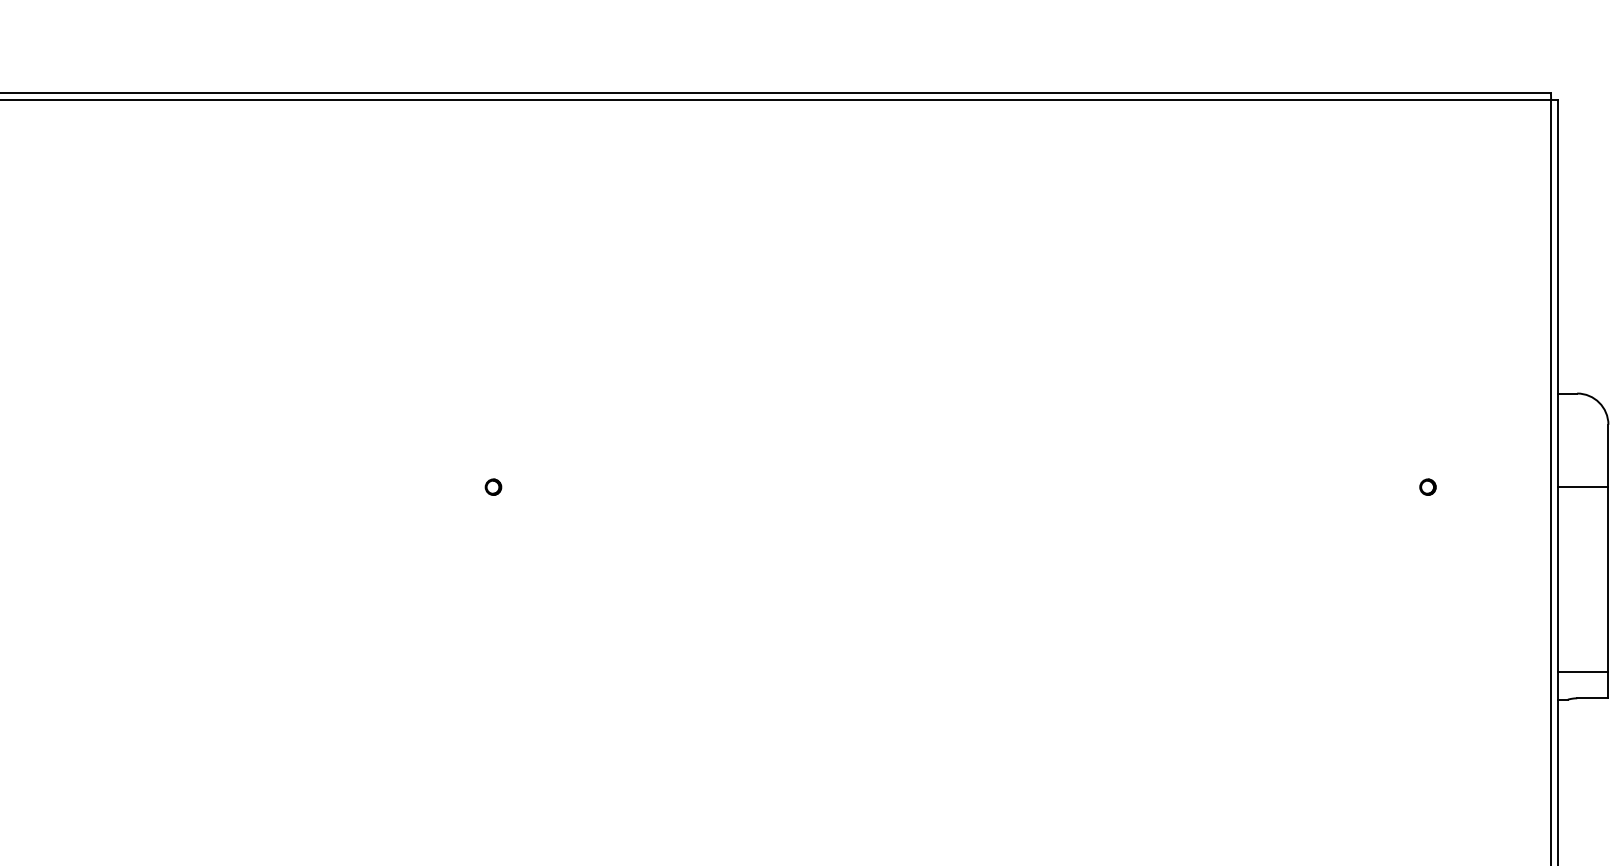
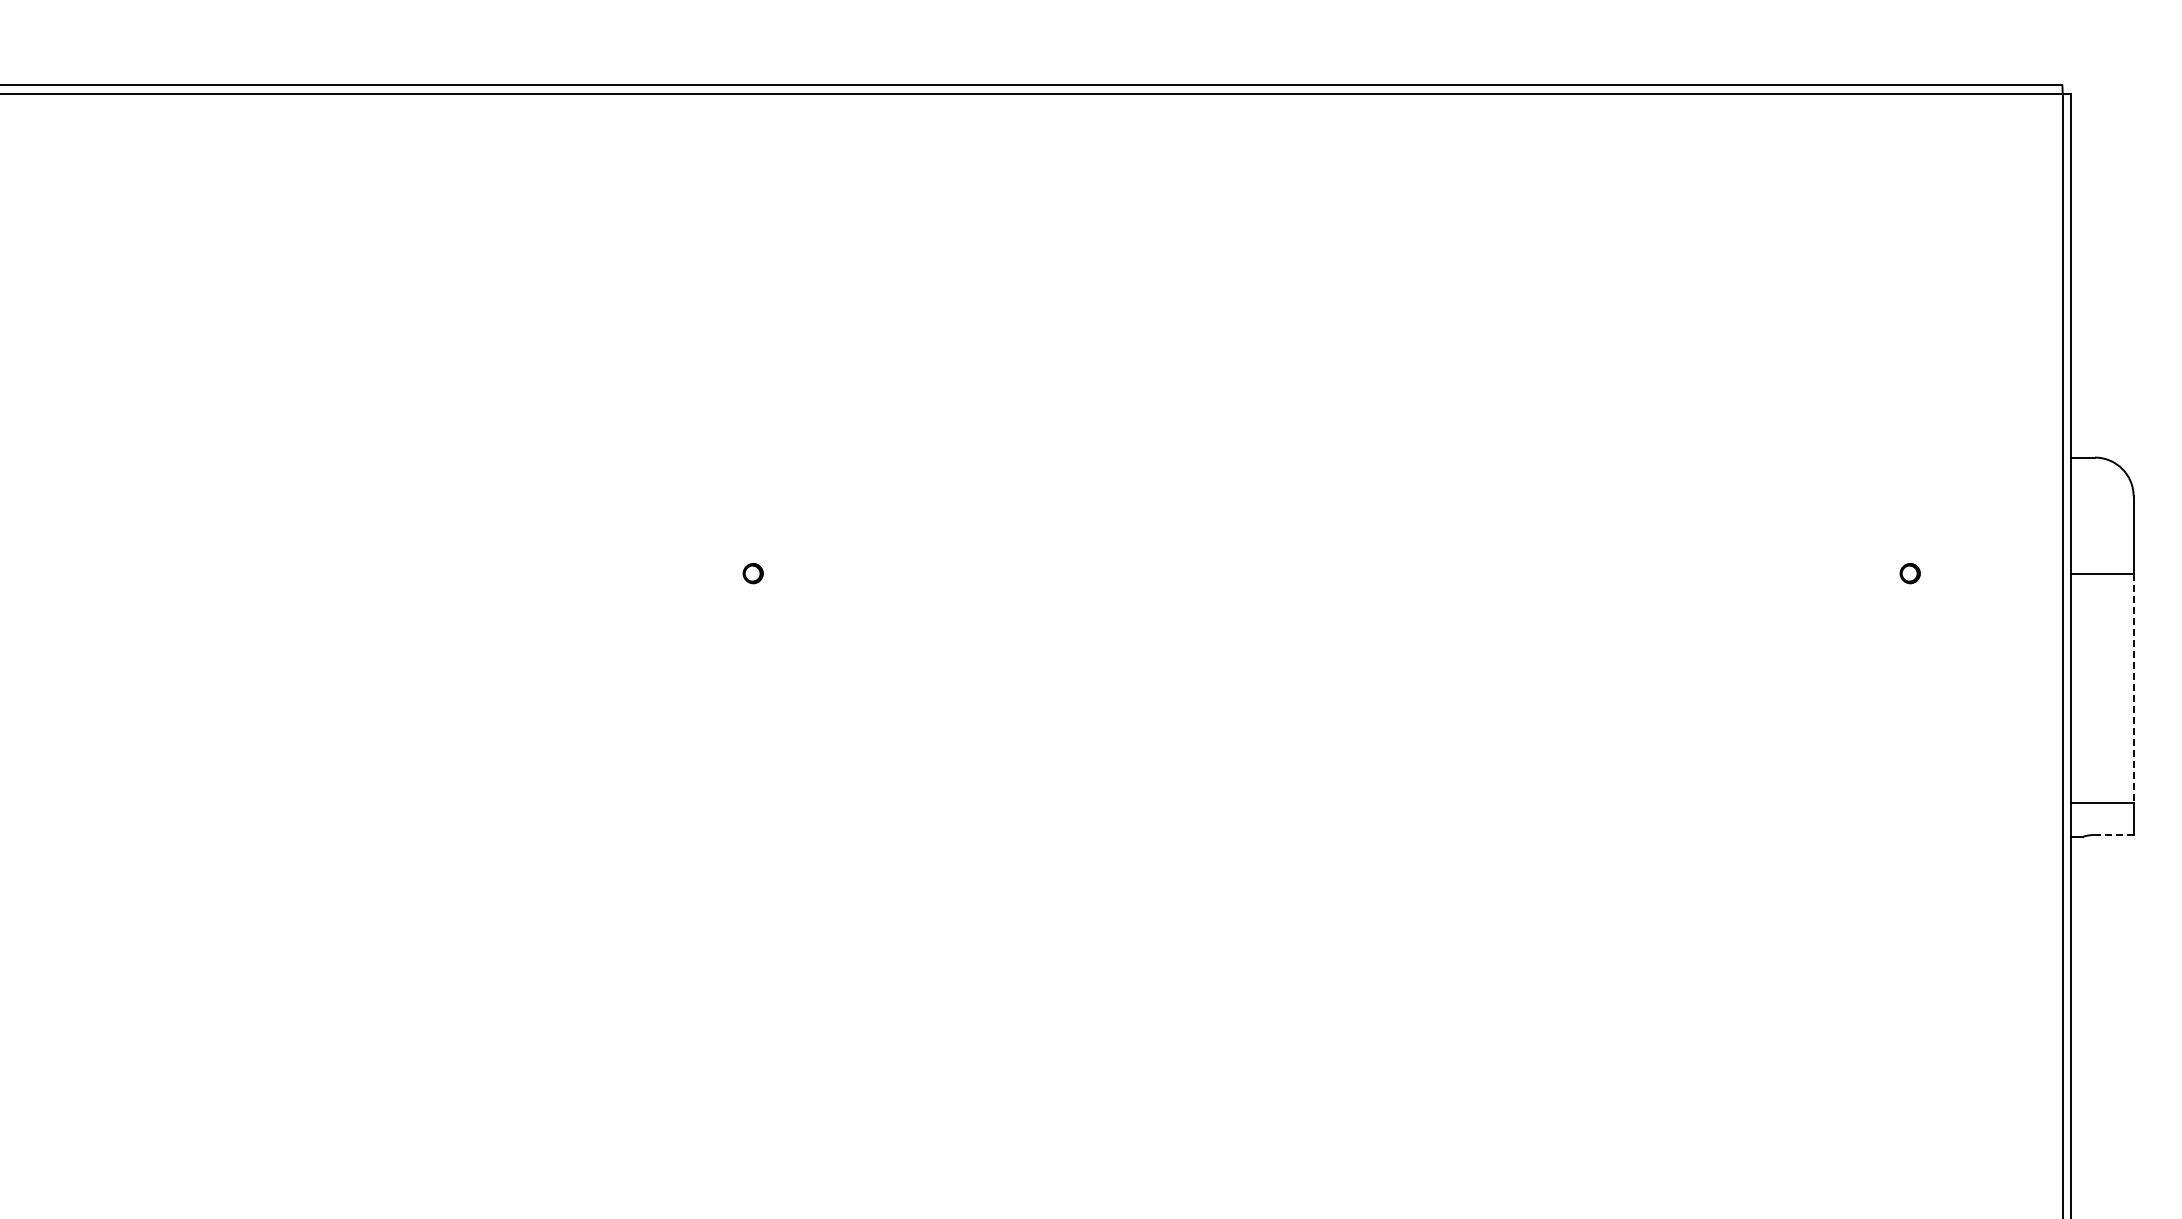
line: (1608, 580) -> (2133, 688), solid -> dashed
line: (1592, 697) -> (2113, 834), solid -> dashed

